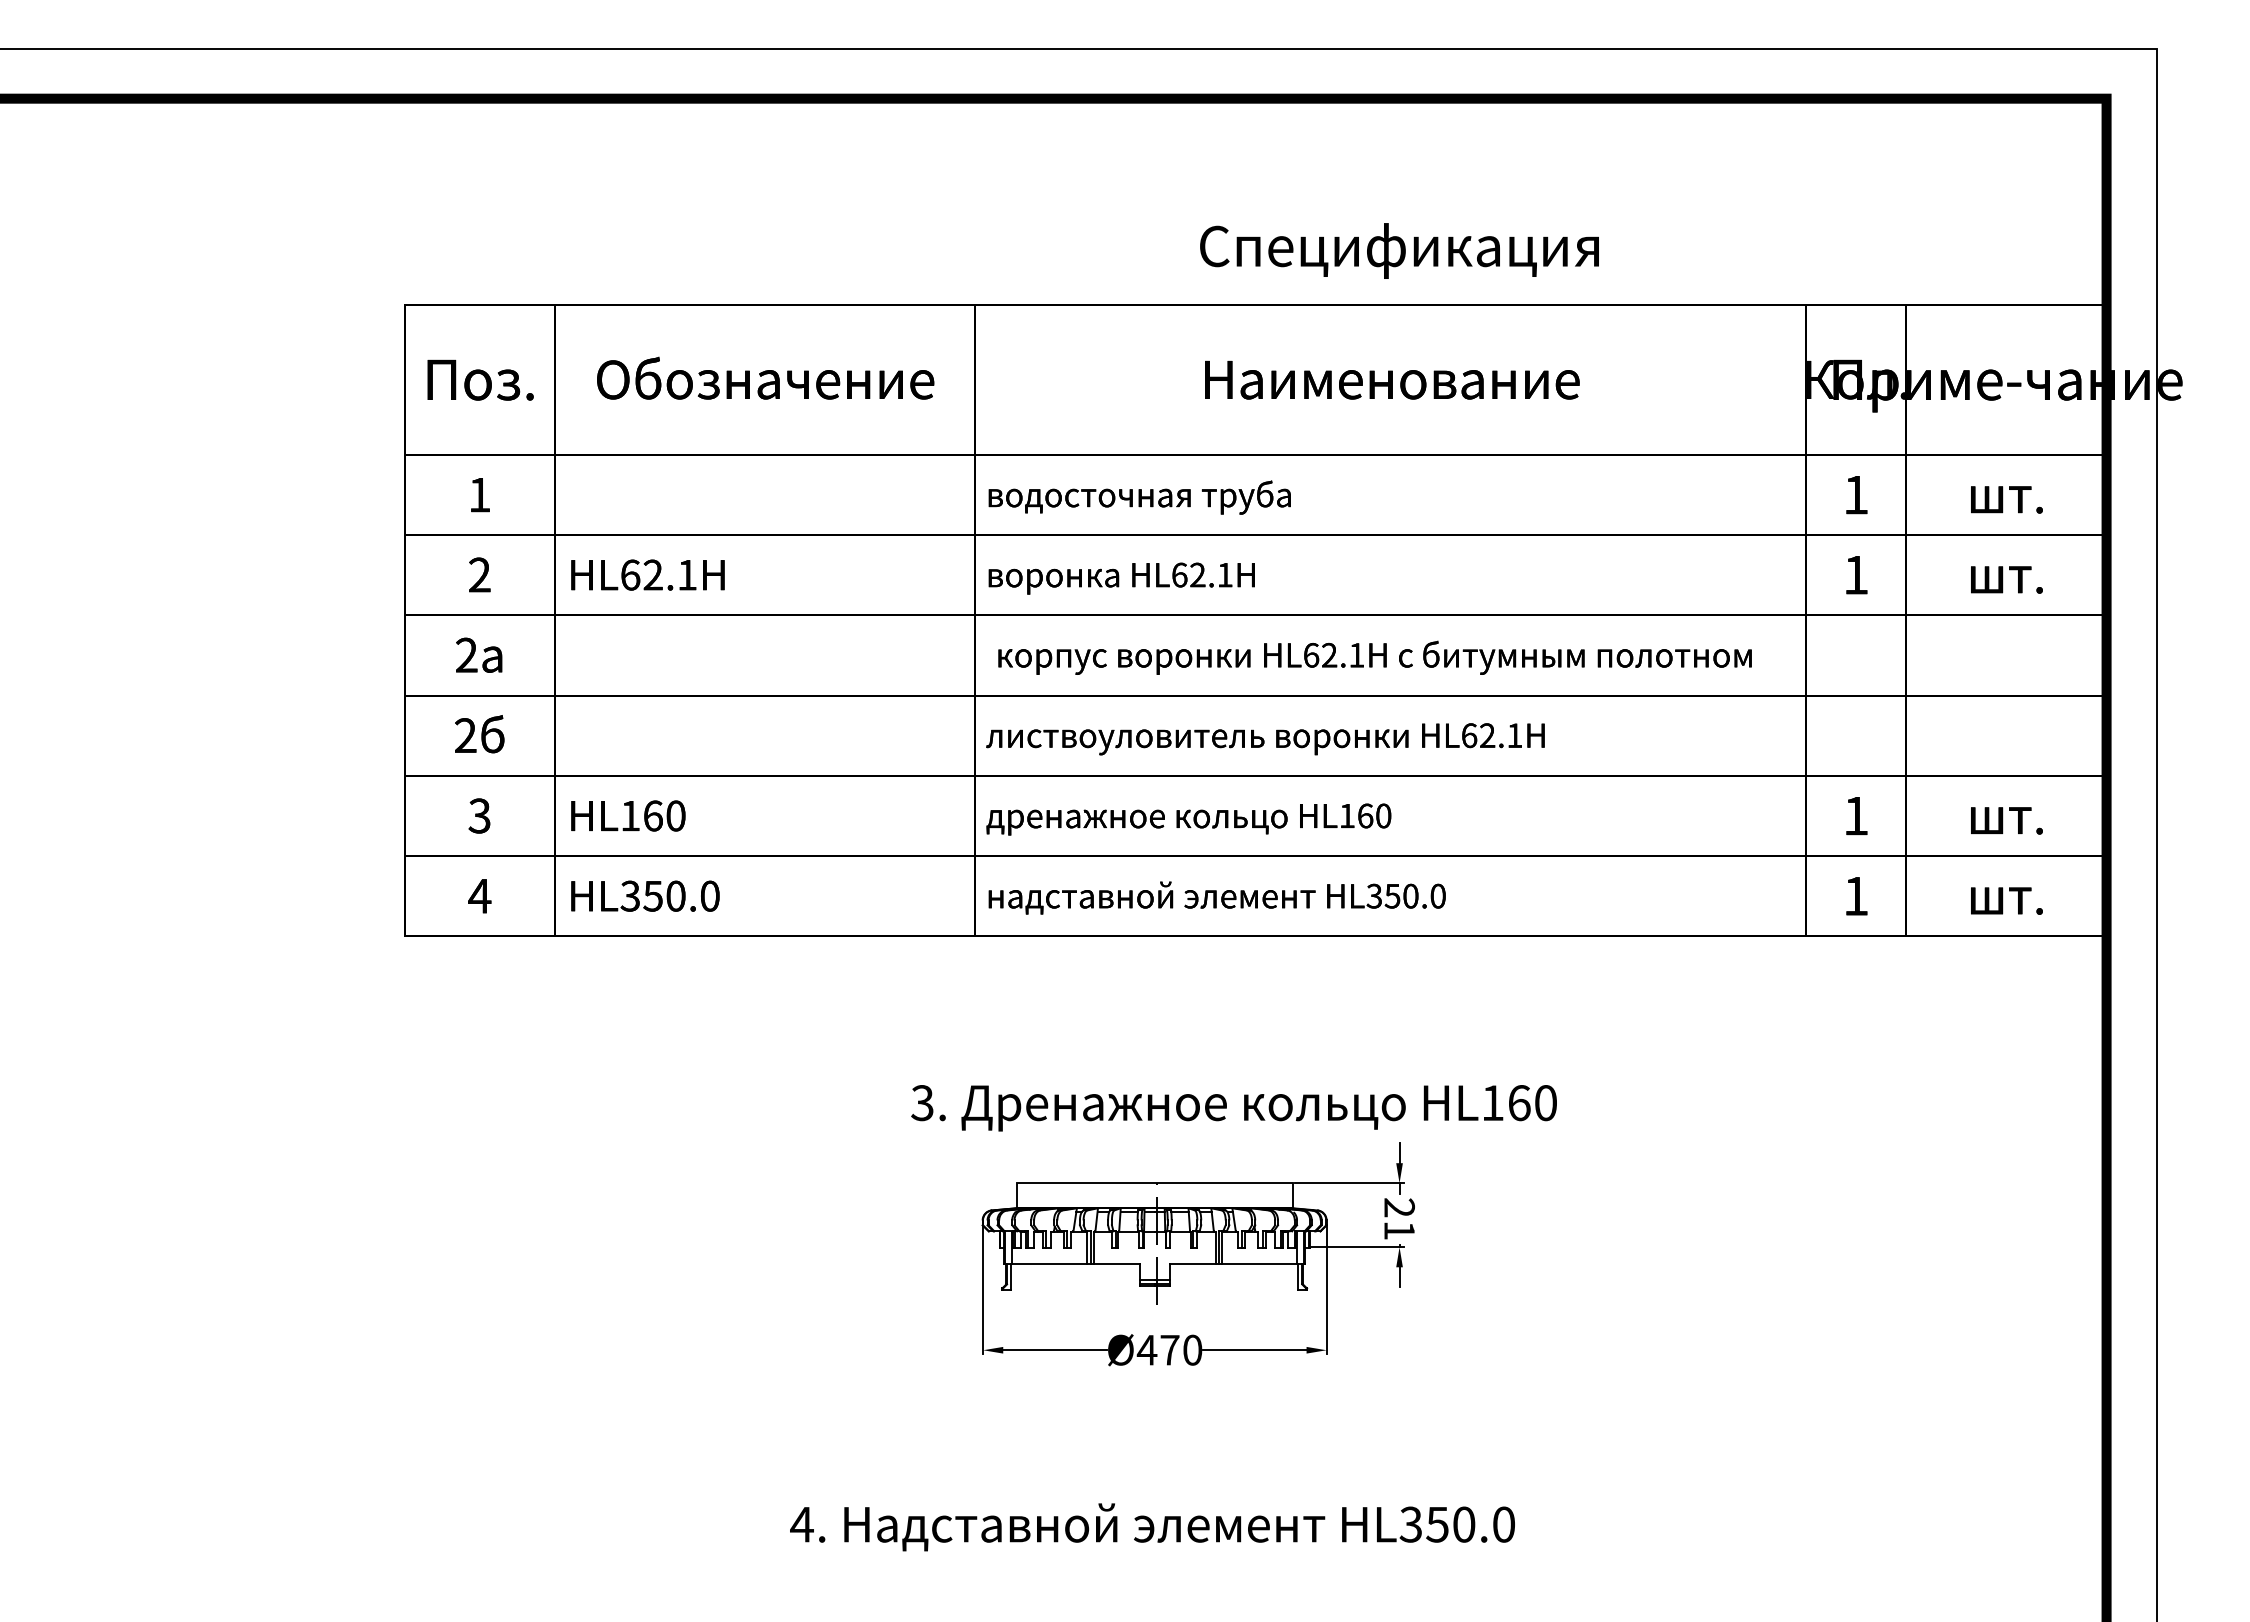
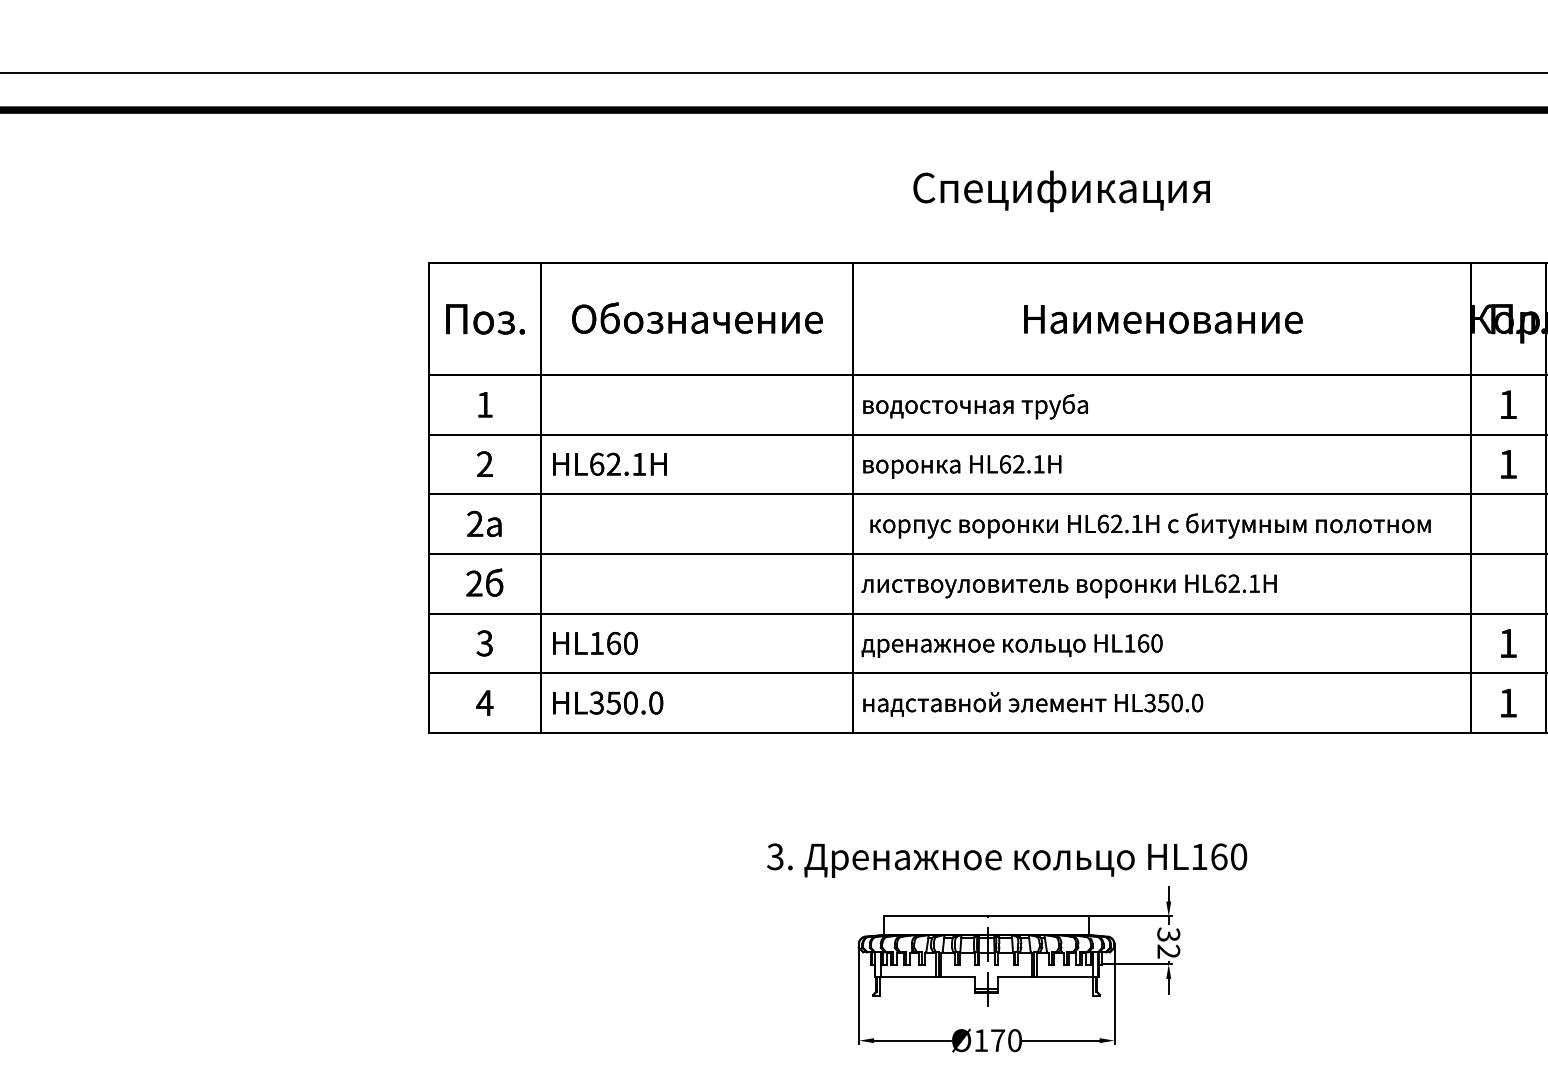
text: (1399, 250) -> (1061, 191), moved
text: (1233, 1108) -> (1006, 860), moved
text: (1399, 1218) -> (1168, 942), 21 -> 32
text: (1146, 1350) -> (980, 1040), Ø470 -> Ø170

